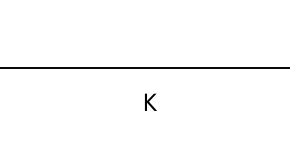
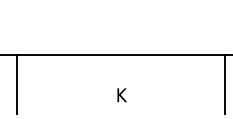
text: (149, 102) -> (121, 95), moved
line: (21, 105) -> (17, 84), added
line: (280, 105) -> (225, 84), added

